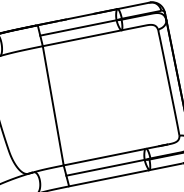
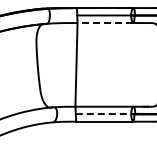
line: (82, 38) -> (105, 23), solid -> dashed
line: (105, 168) -> (103, 114), solid -> dashed

